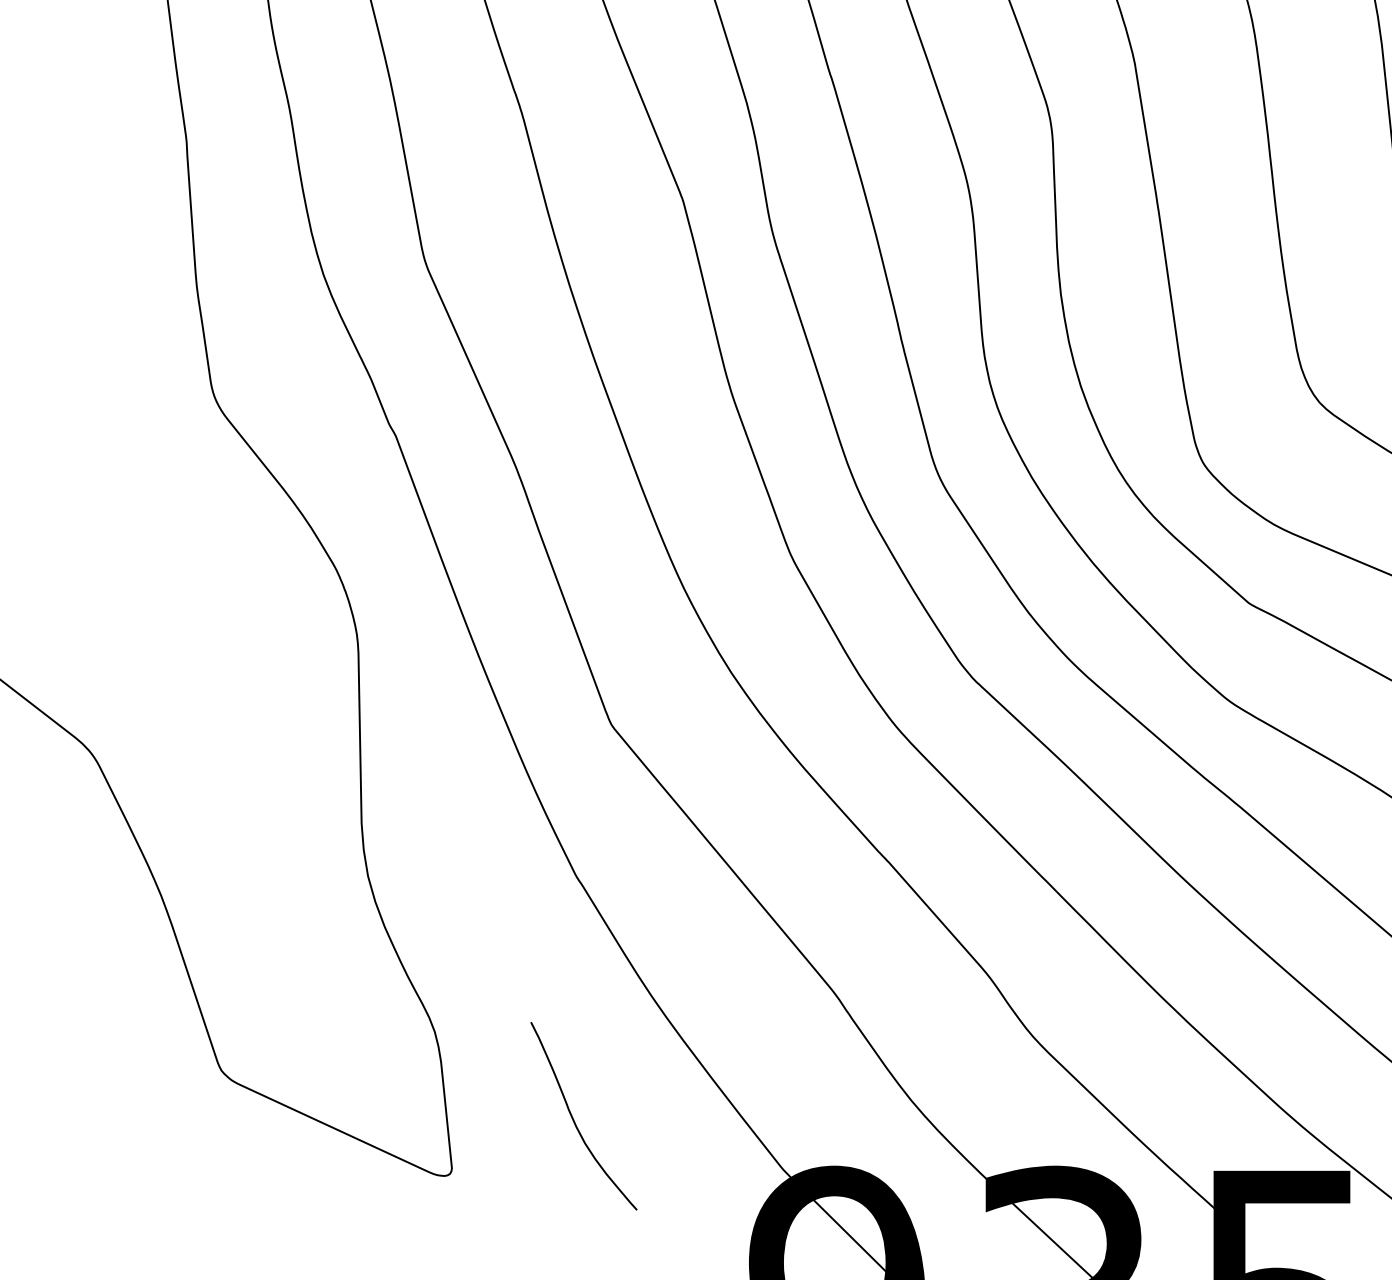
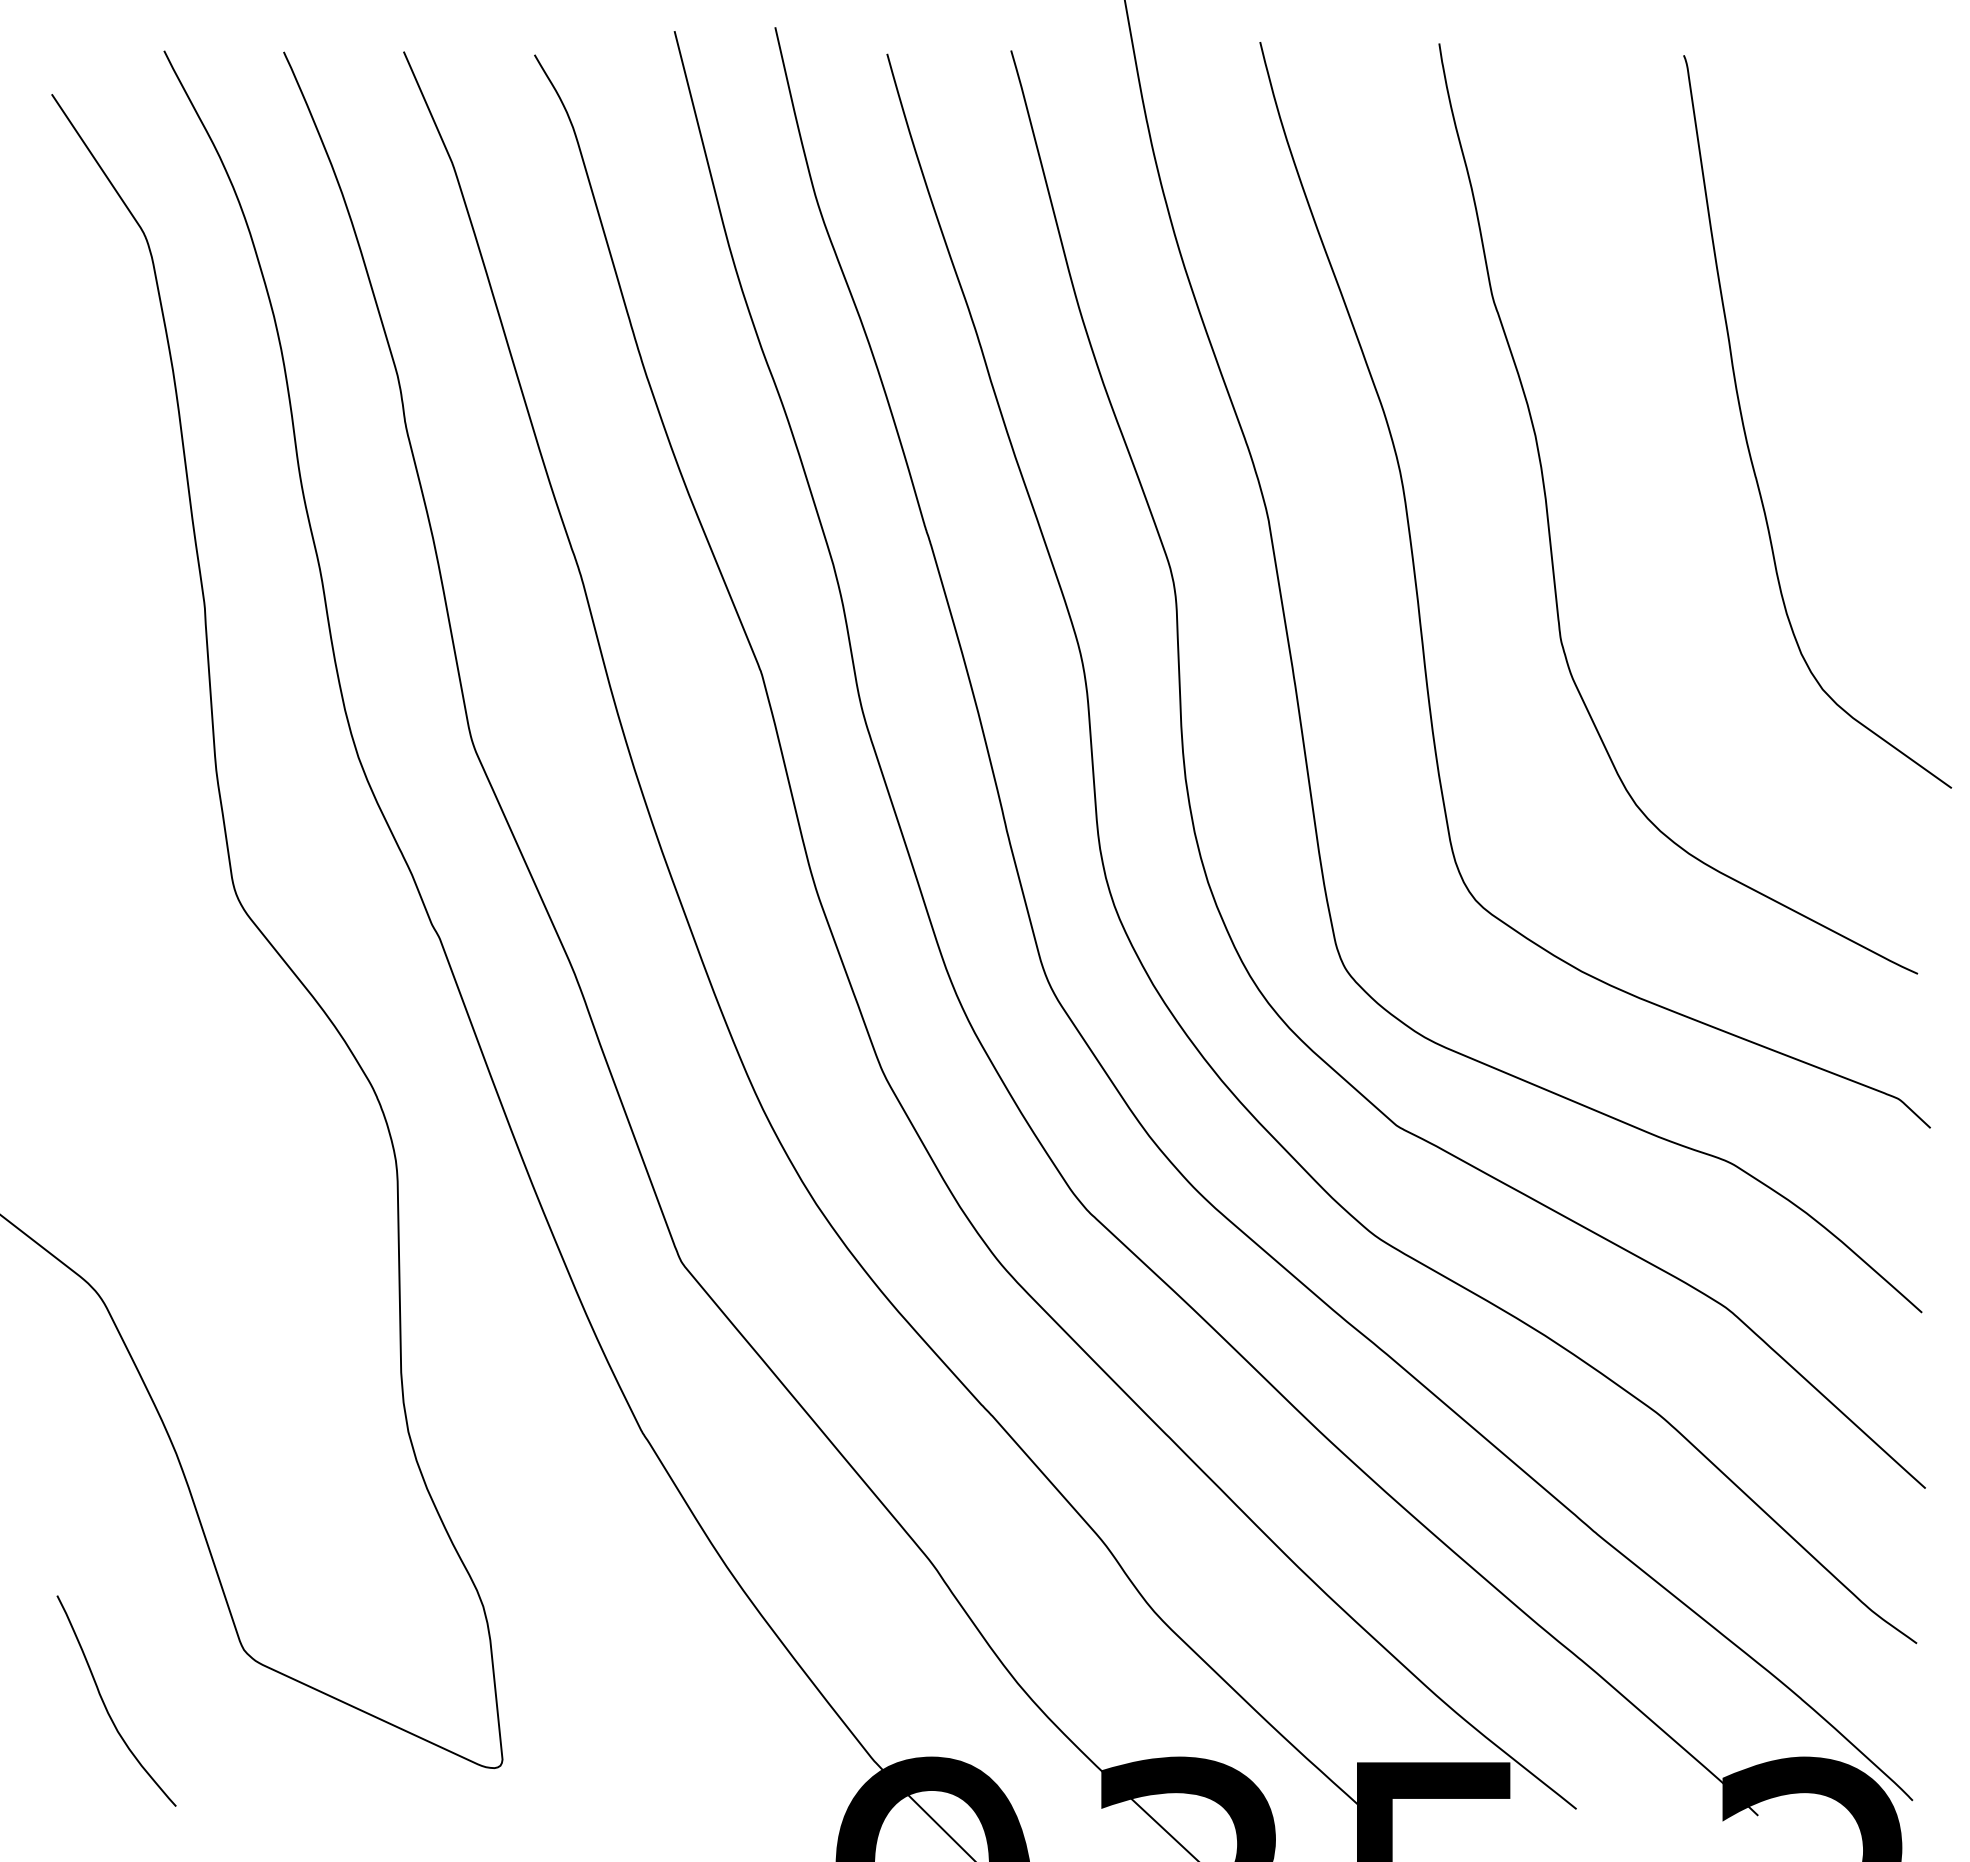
curve: (574, 1121) -> (106, 1706), moved

